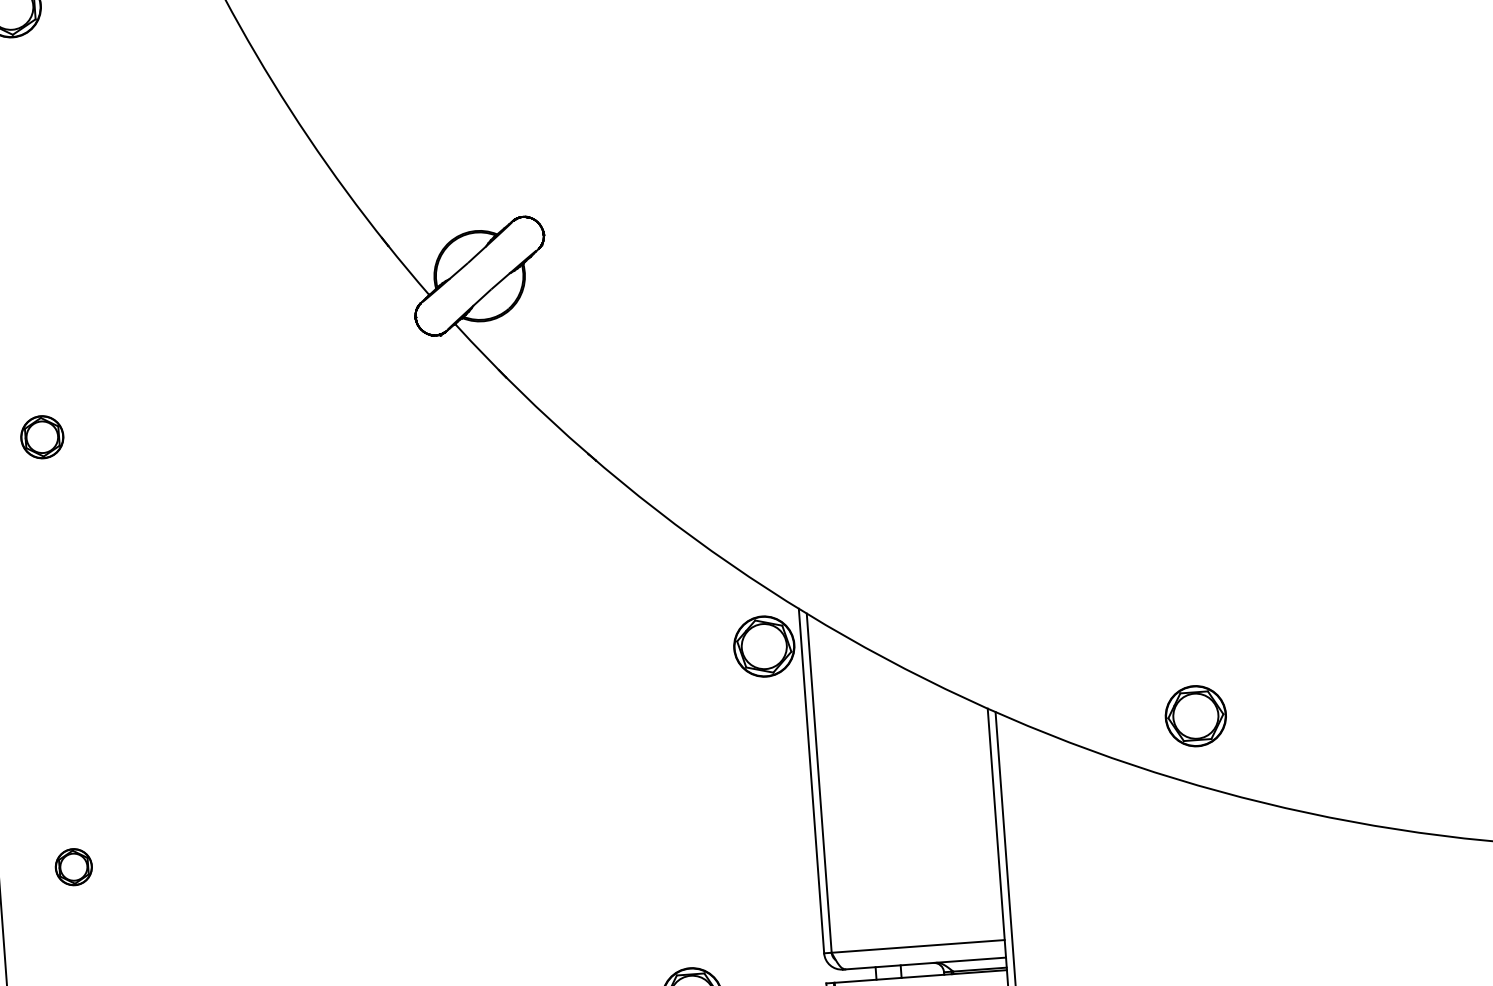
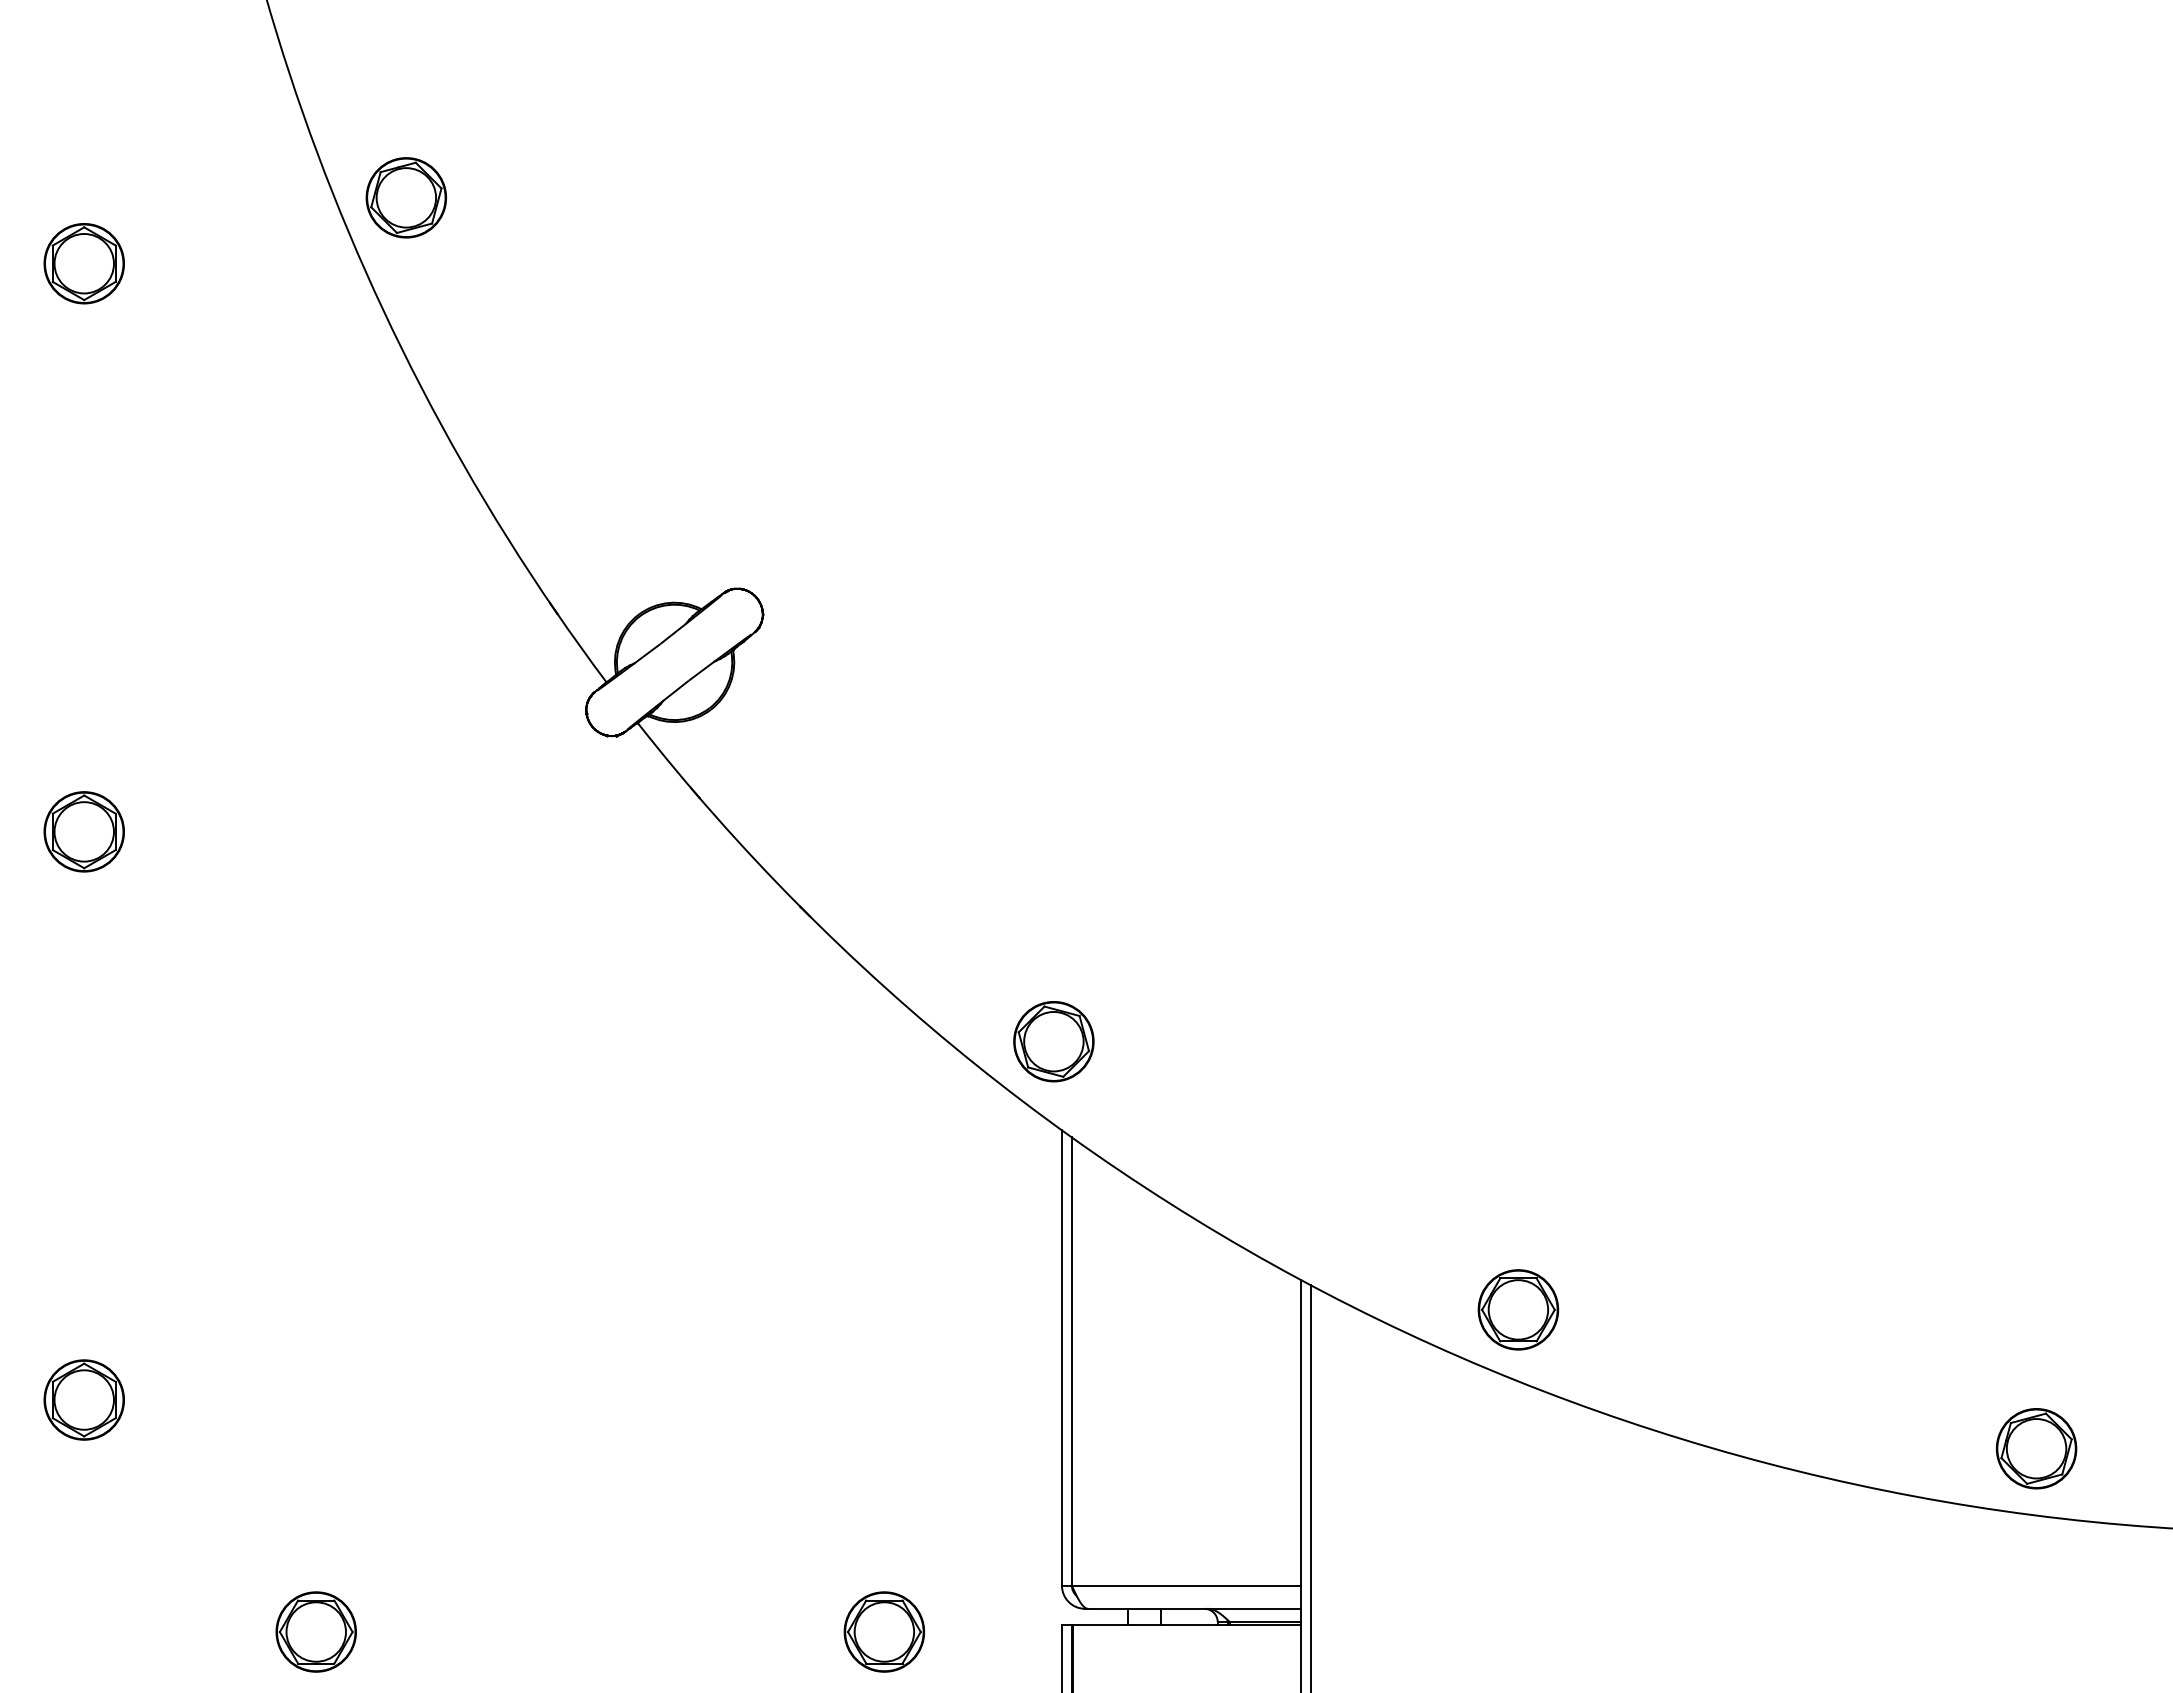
part: (41, 436) -> (83, 831), size x1.43
part: (763, 646) -> (1053, 1041), moved
part: (1195, 715) -> (1518, 1309), moved
part: (73, 866) -> (83, 1399), size x1.67

